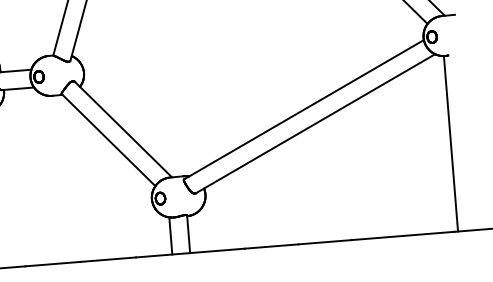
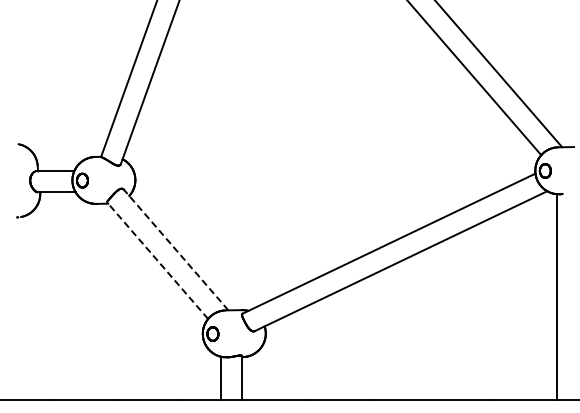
line: (123, 130) -> (176, 250), solid -> dashed
line: (108, 139) -> (157, 260), solid -> dashed

